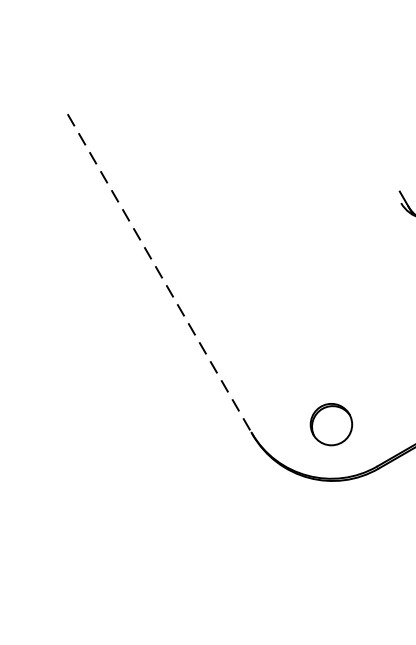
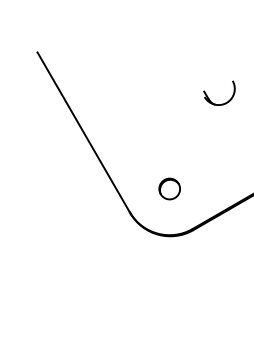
line: (159, 273) -> (83, 132), dashed -> solid
part: (330, 423) -> (169, 188), moved

